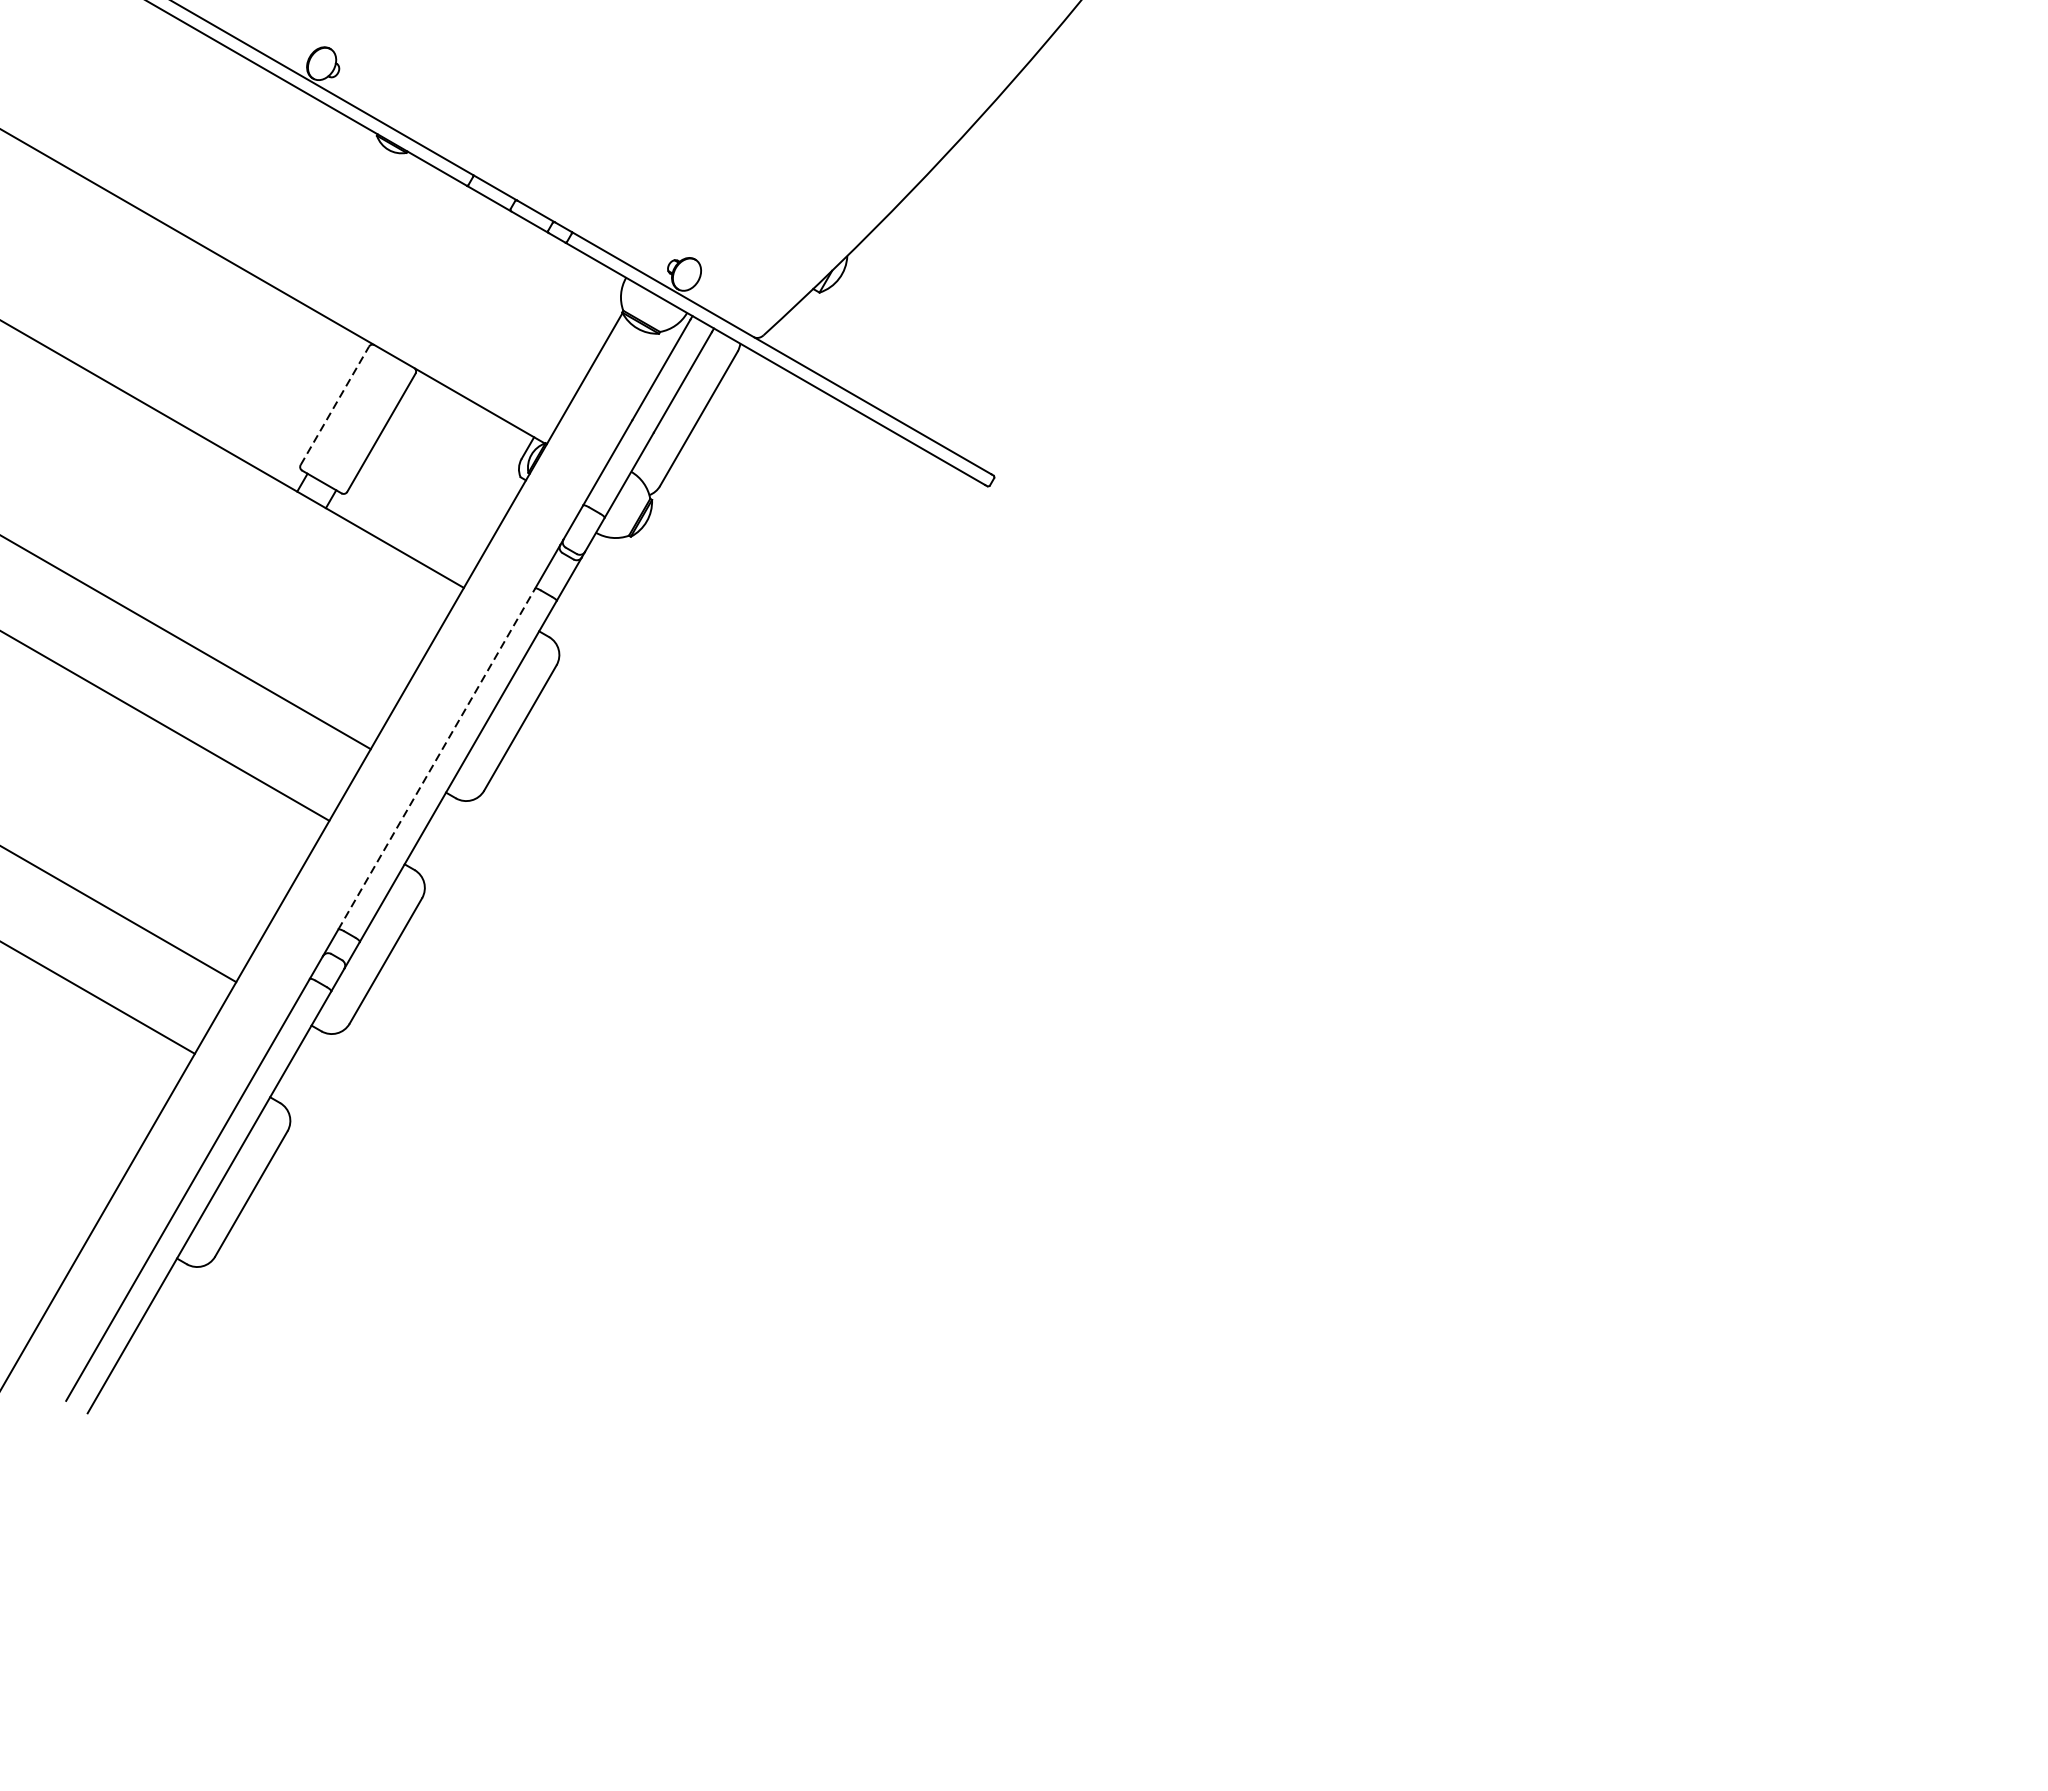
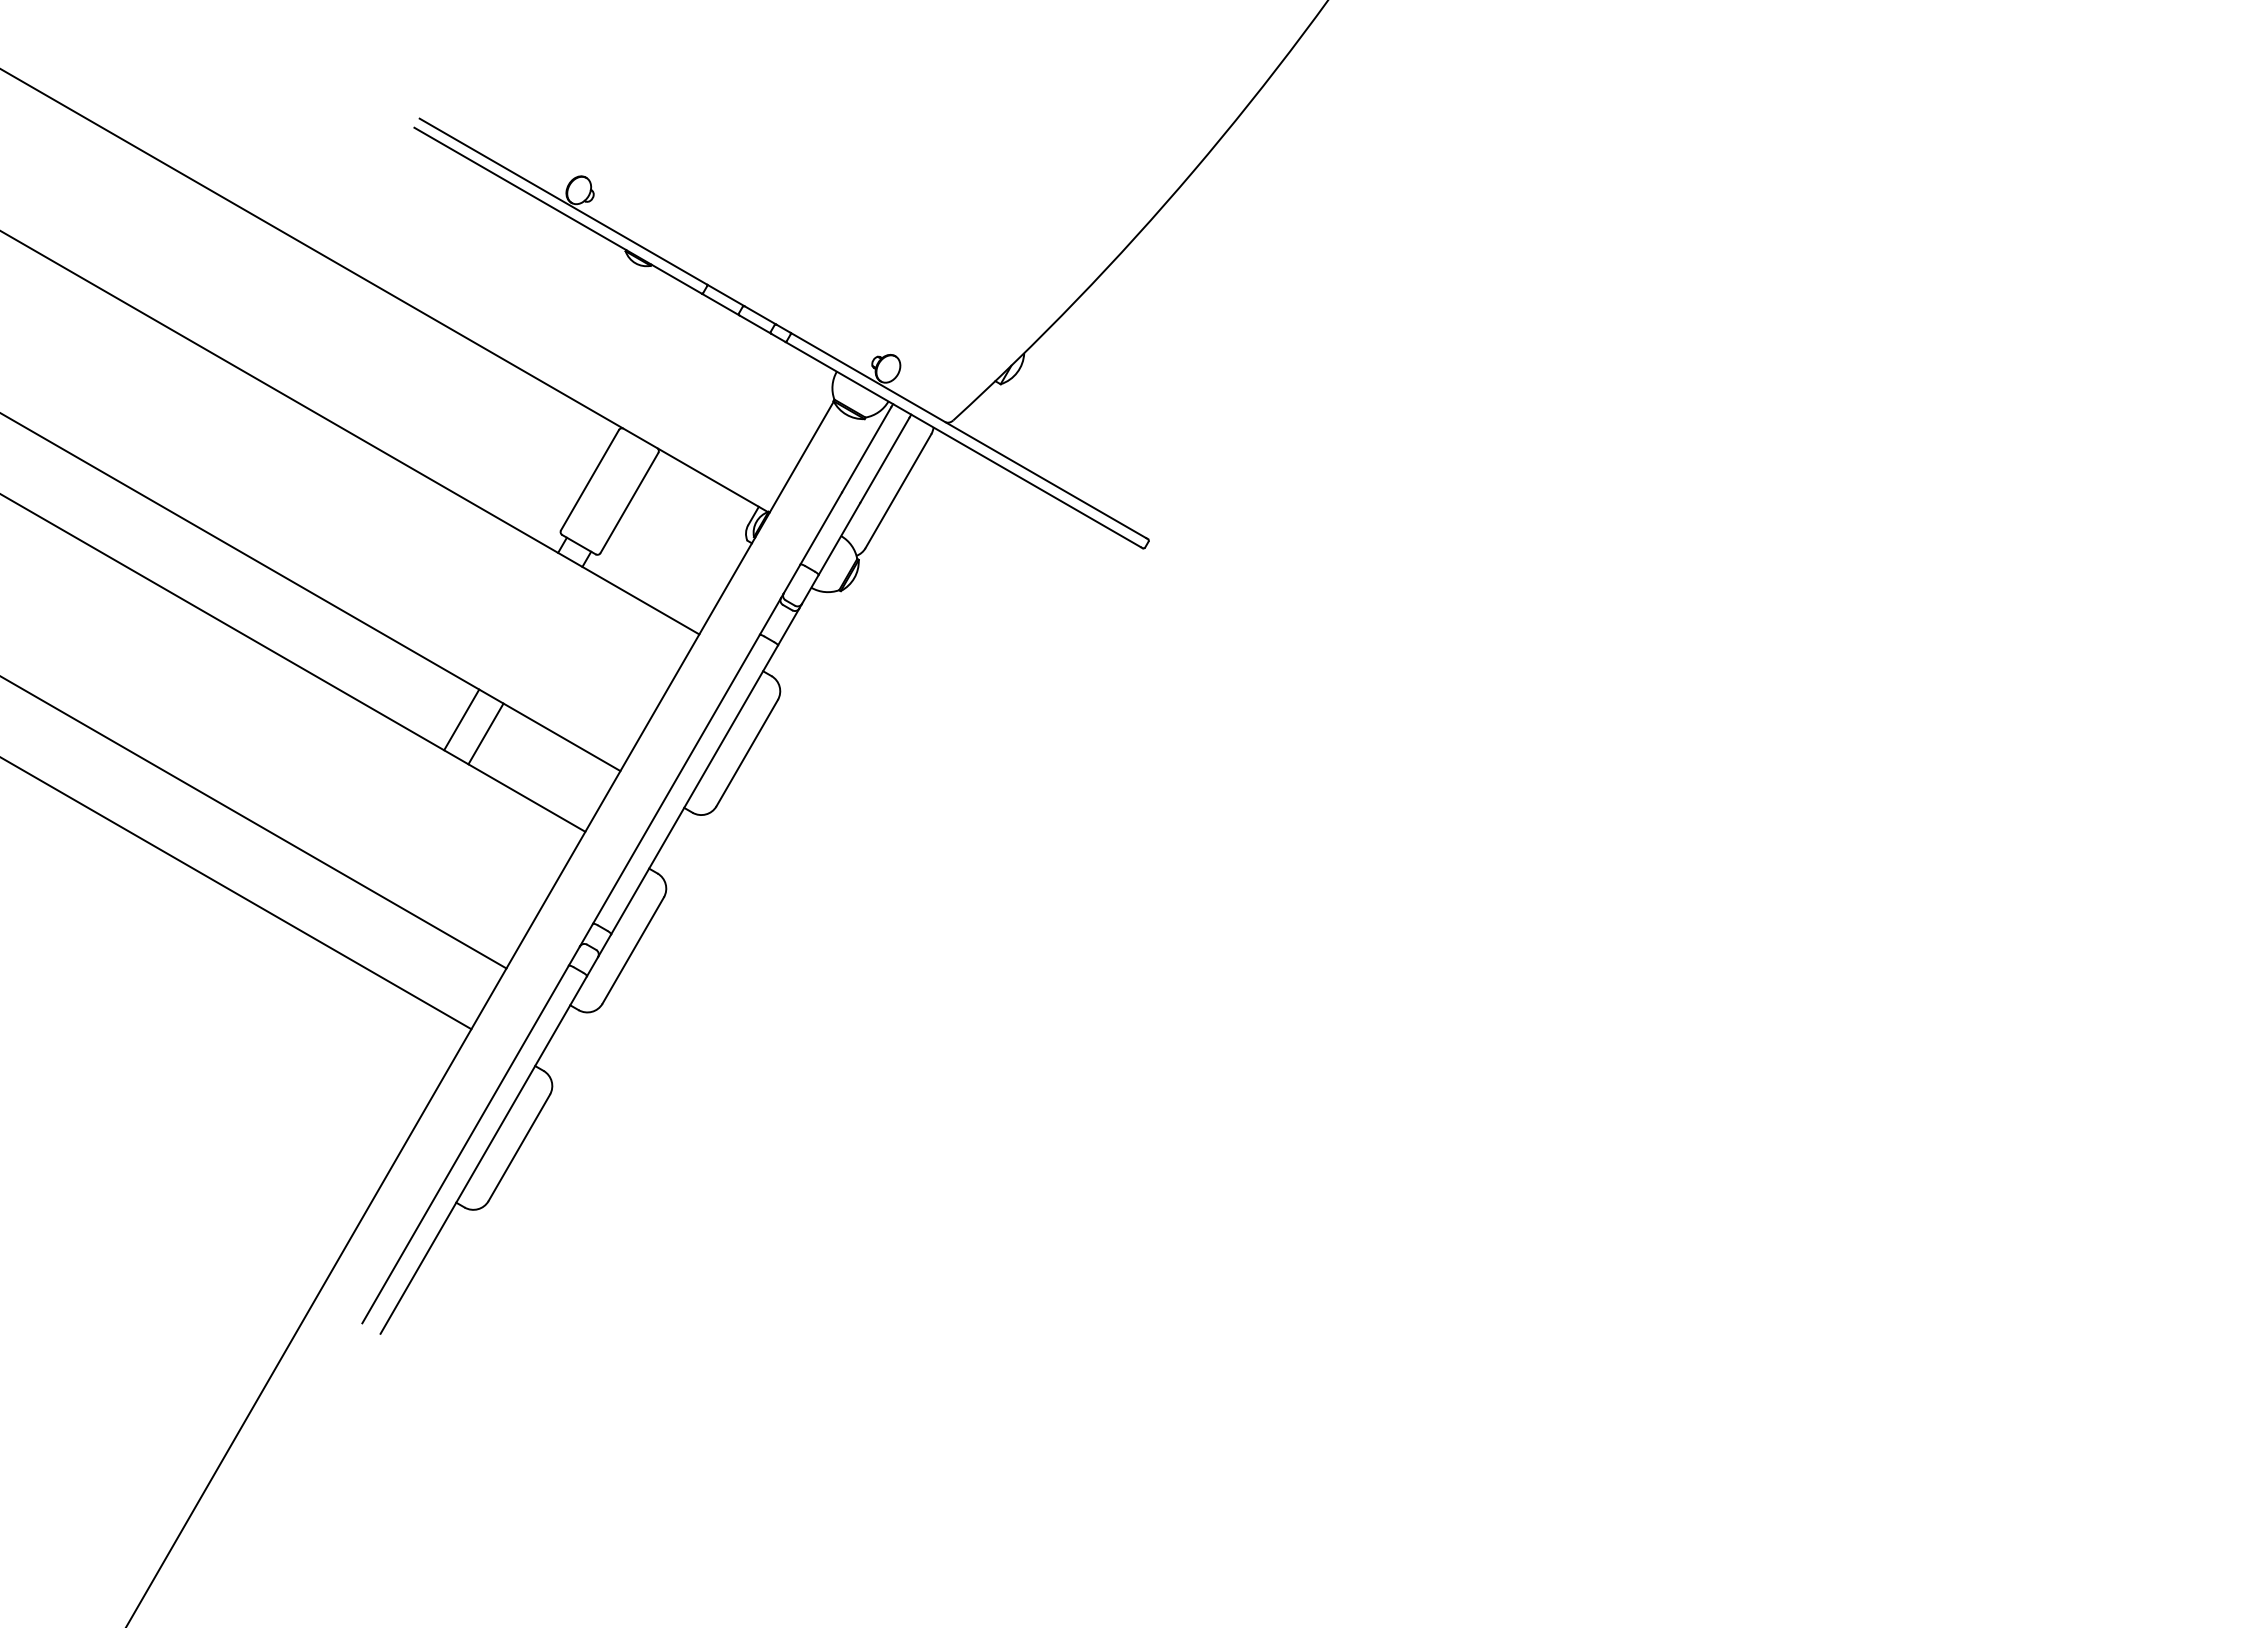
line: (335, 406) -> (590, 480), dashed -> solid
line: (183, 688) -> (461, 719), added
line: (211, 704) -> (485, 733), added
line: (436, 759) -> (676, 779), dashed -> solid

